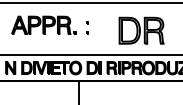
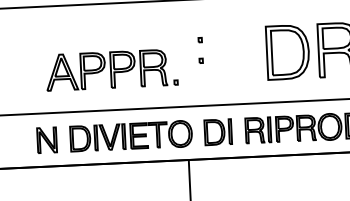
part: (43, 24) -> (111, 68), moved

